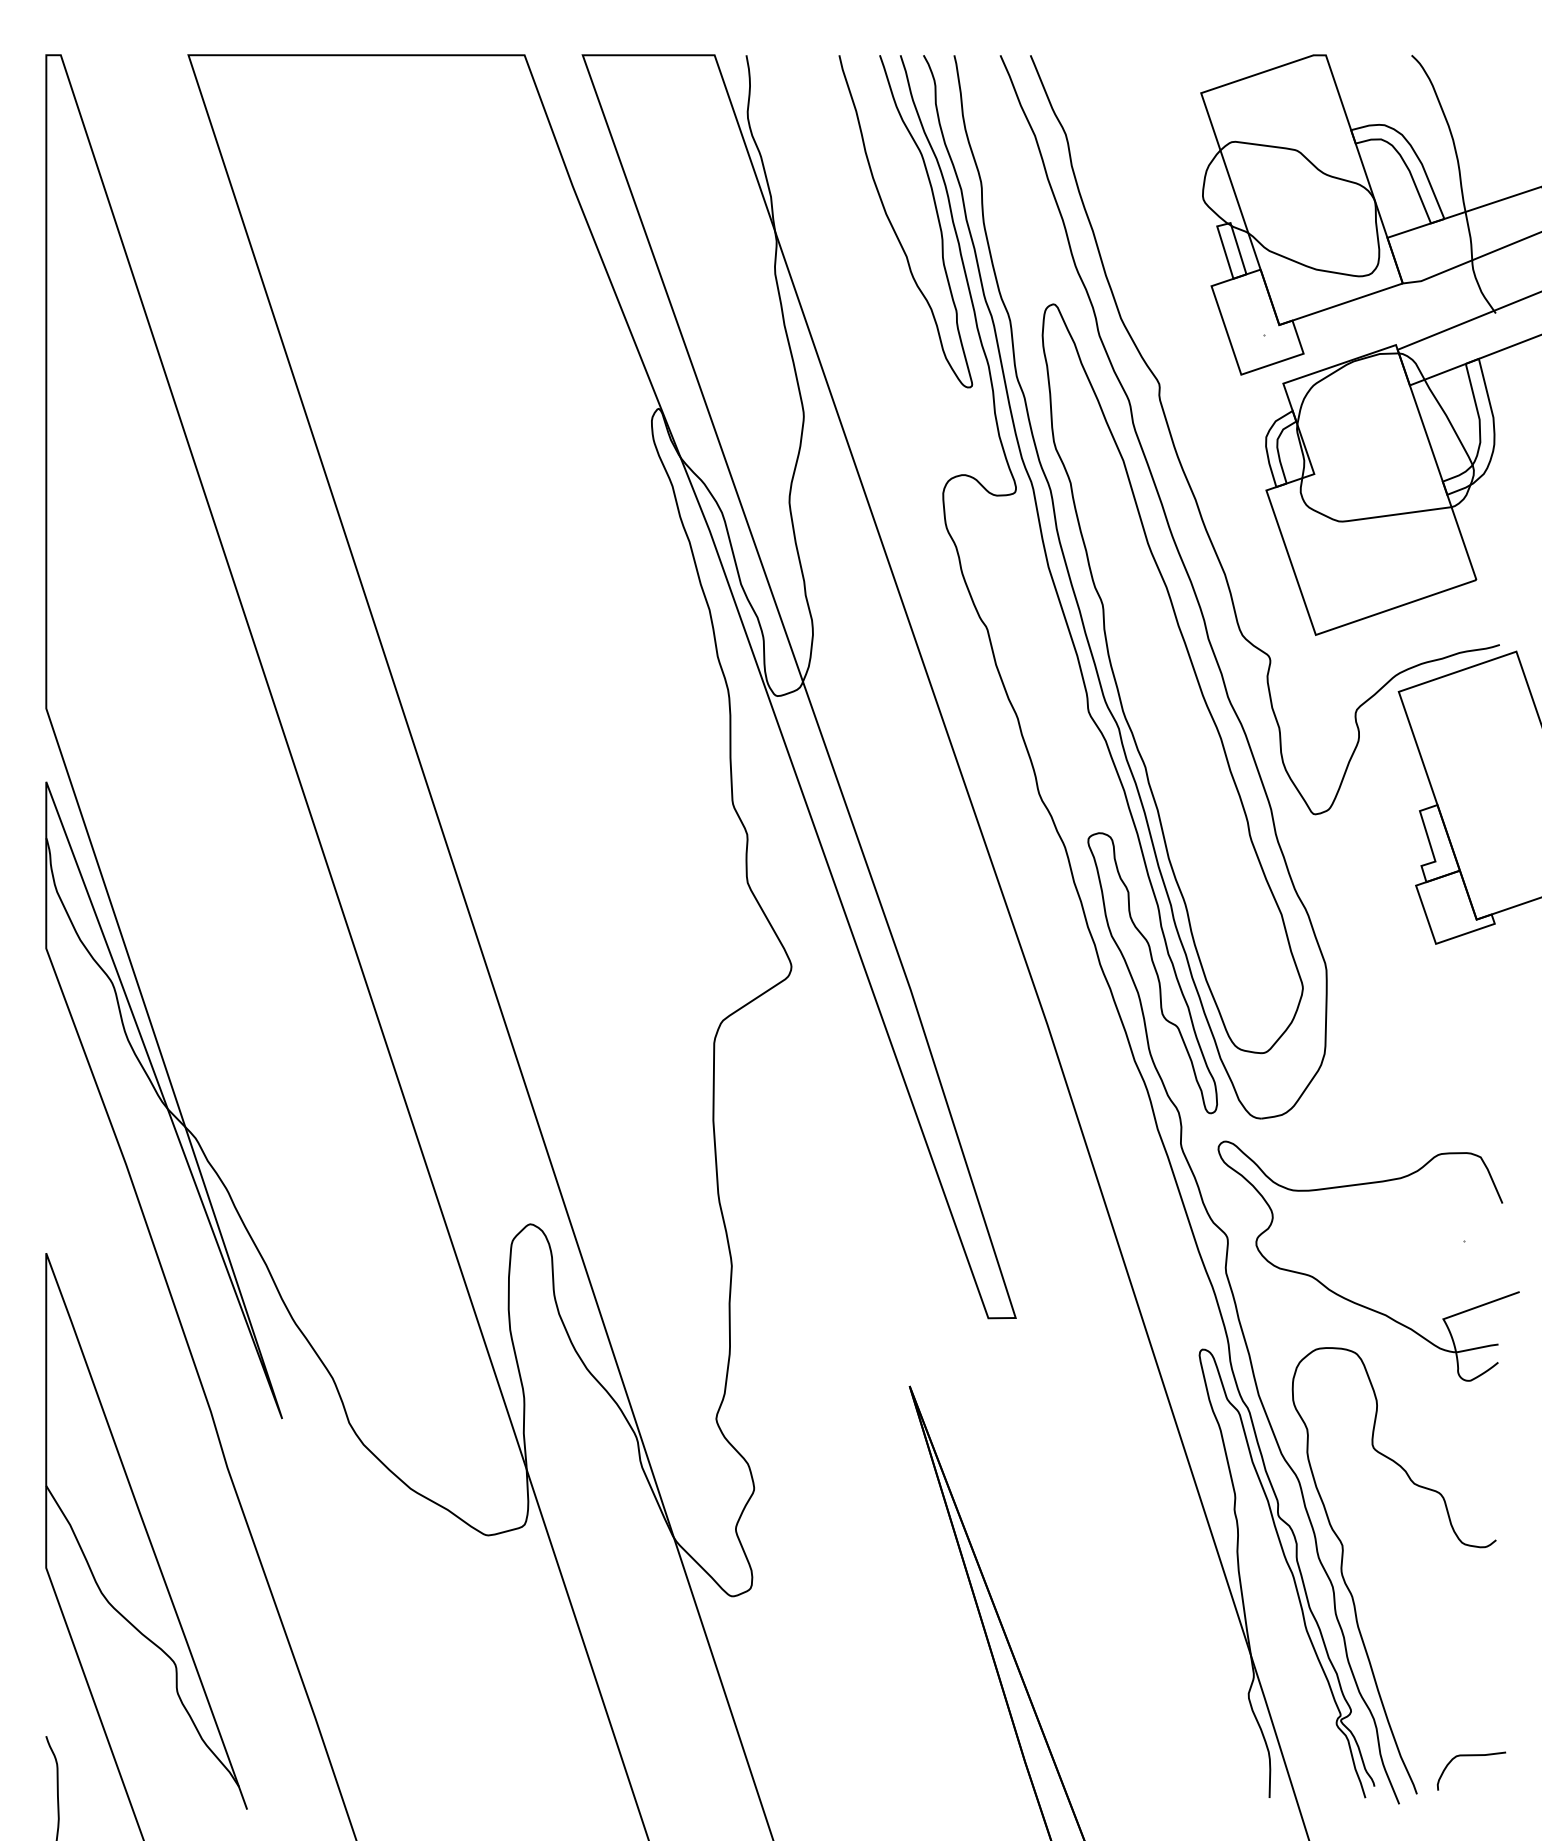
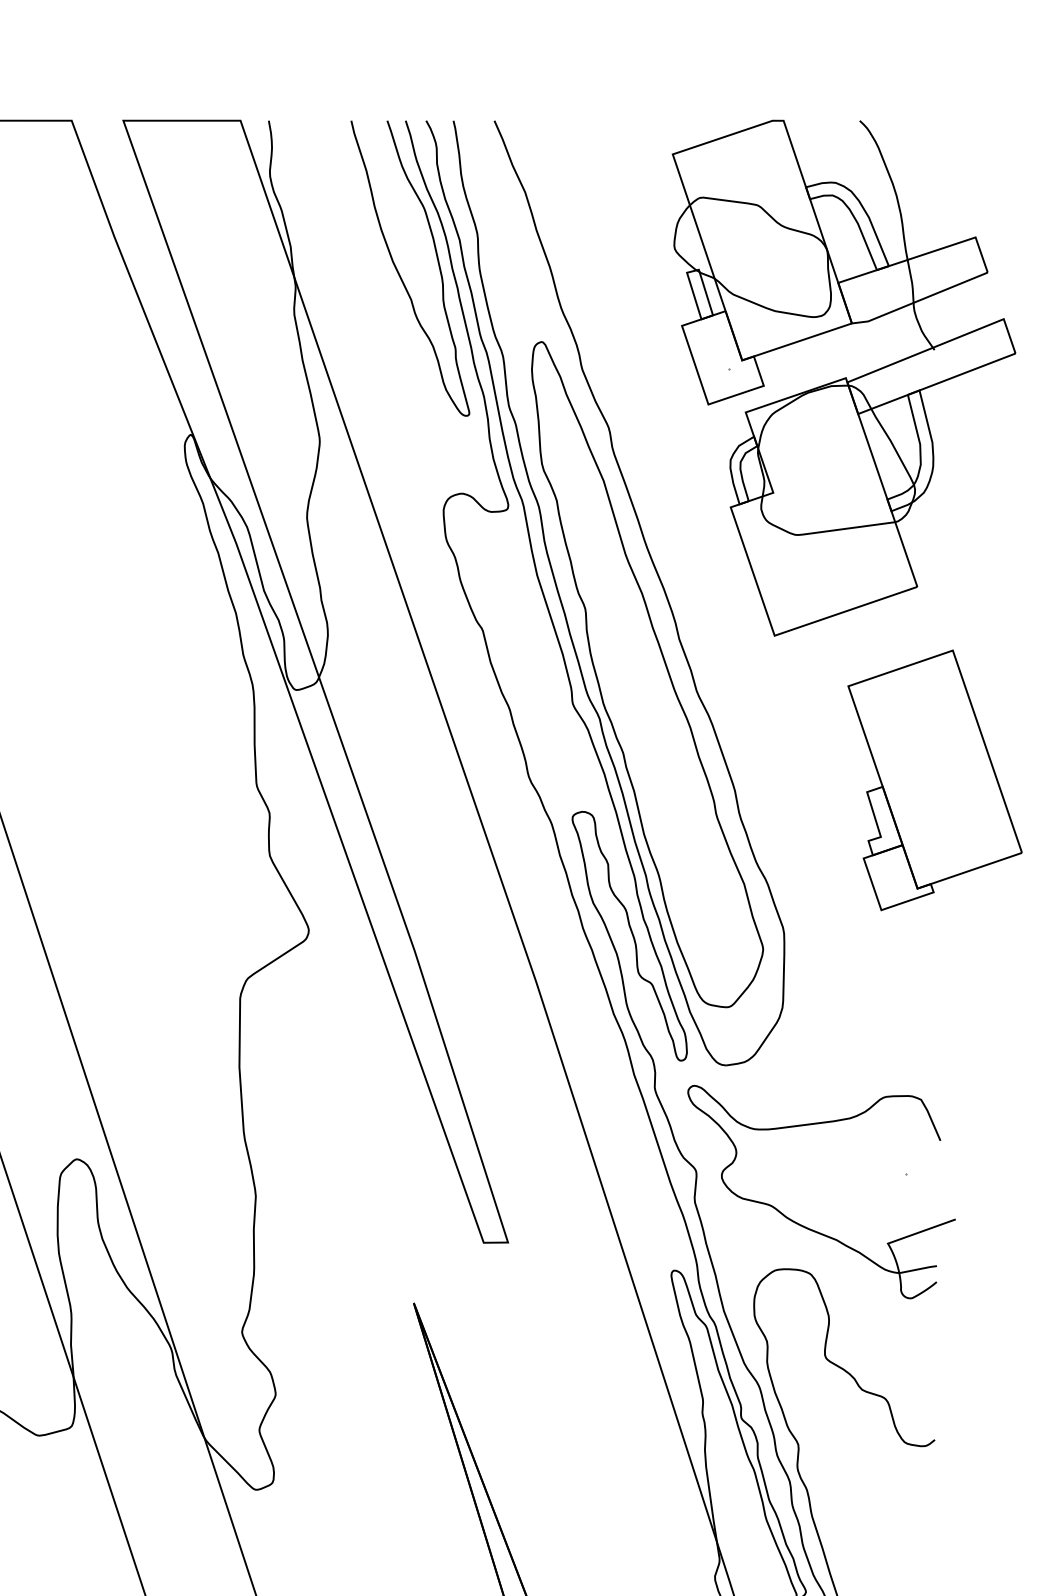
curve: (1182, 465) -> (656, 485), removed

